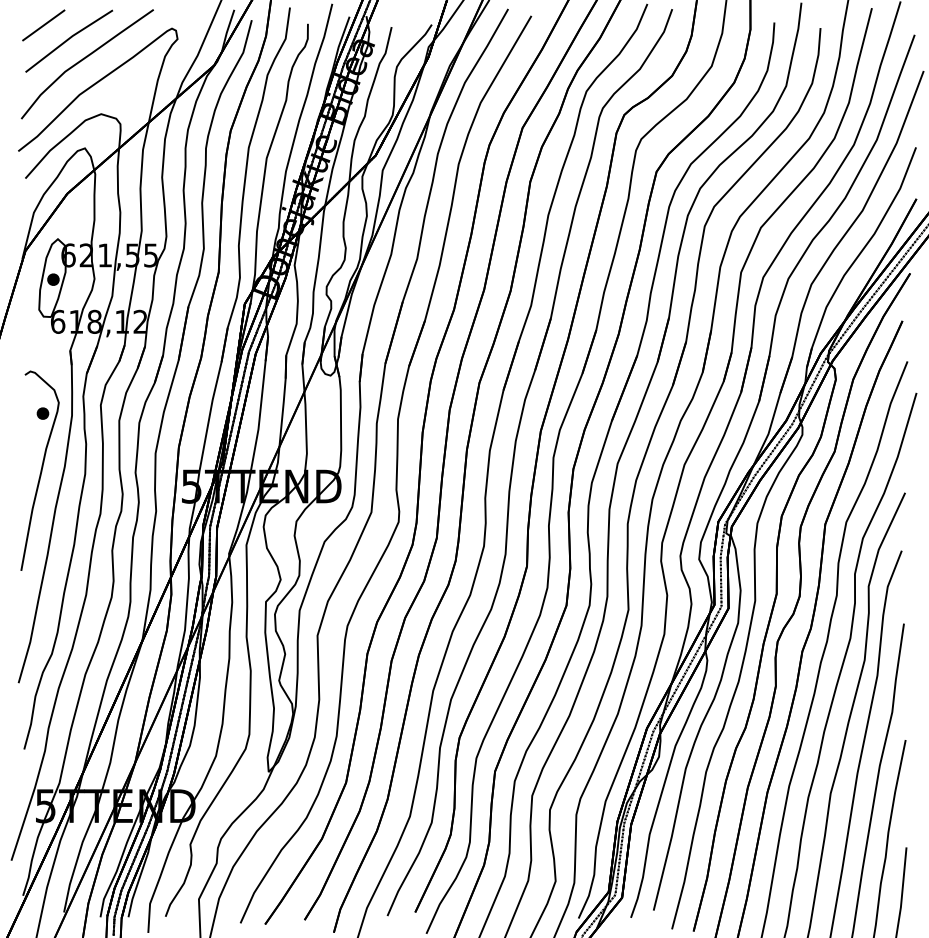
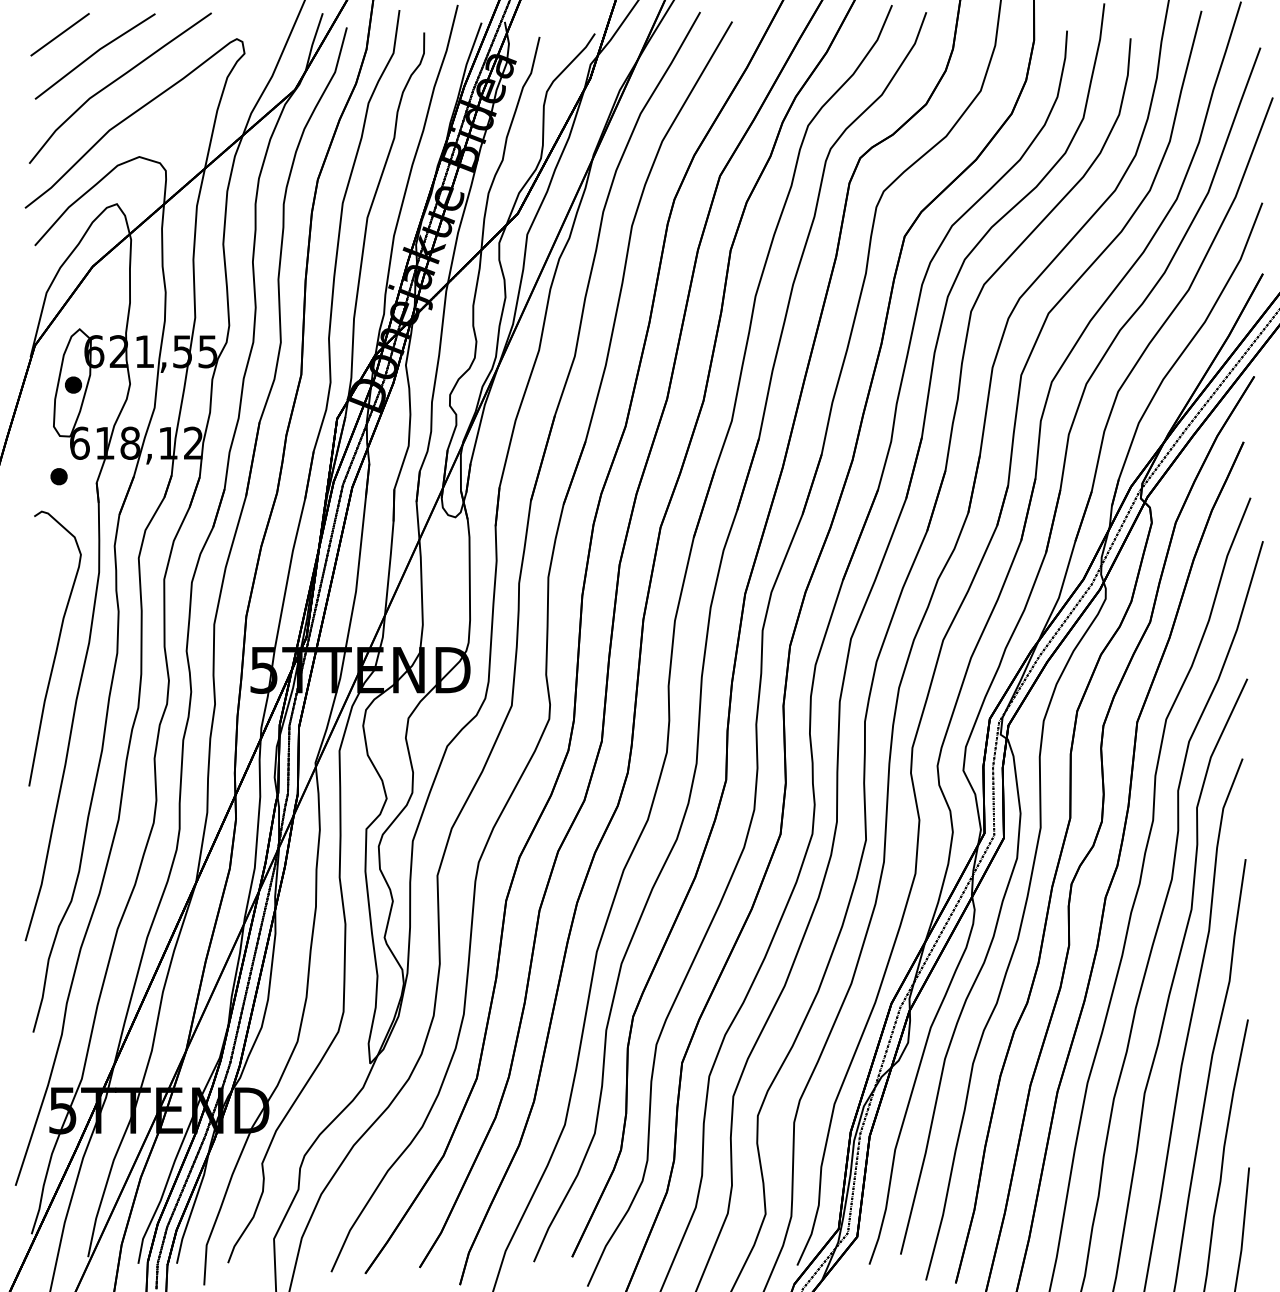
part: (42, 413) -> (58, 476), moved

